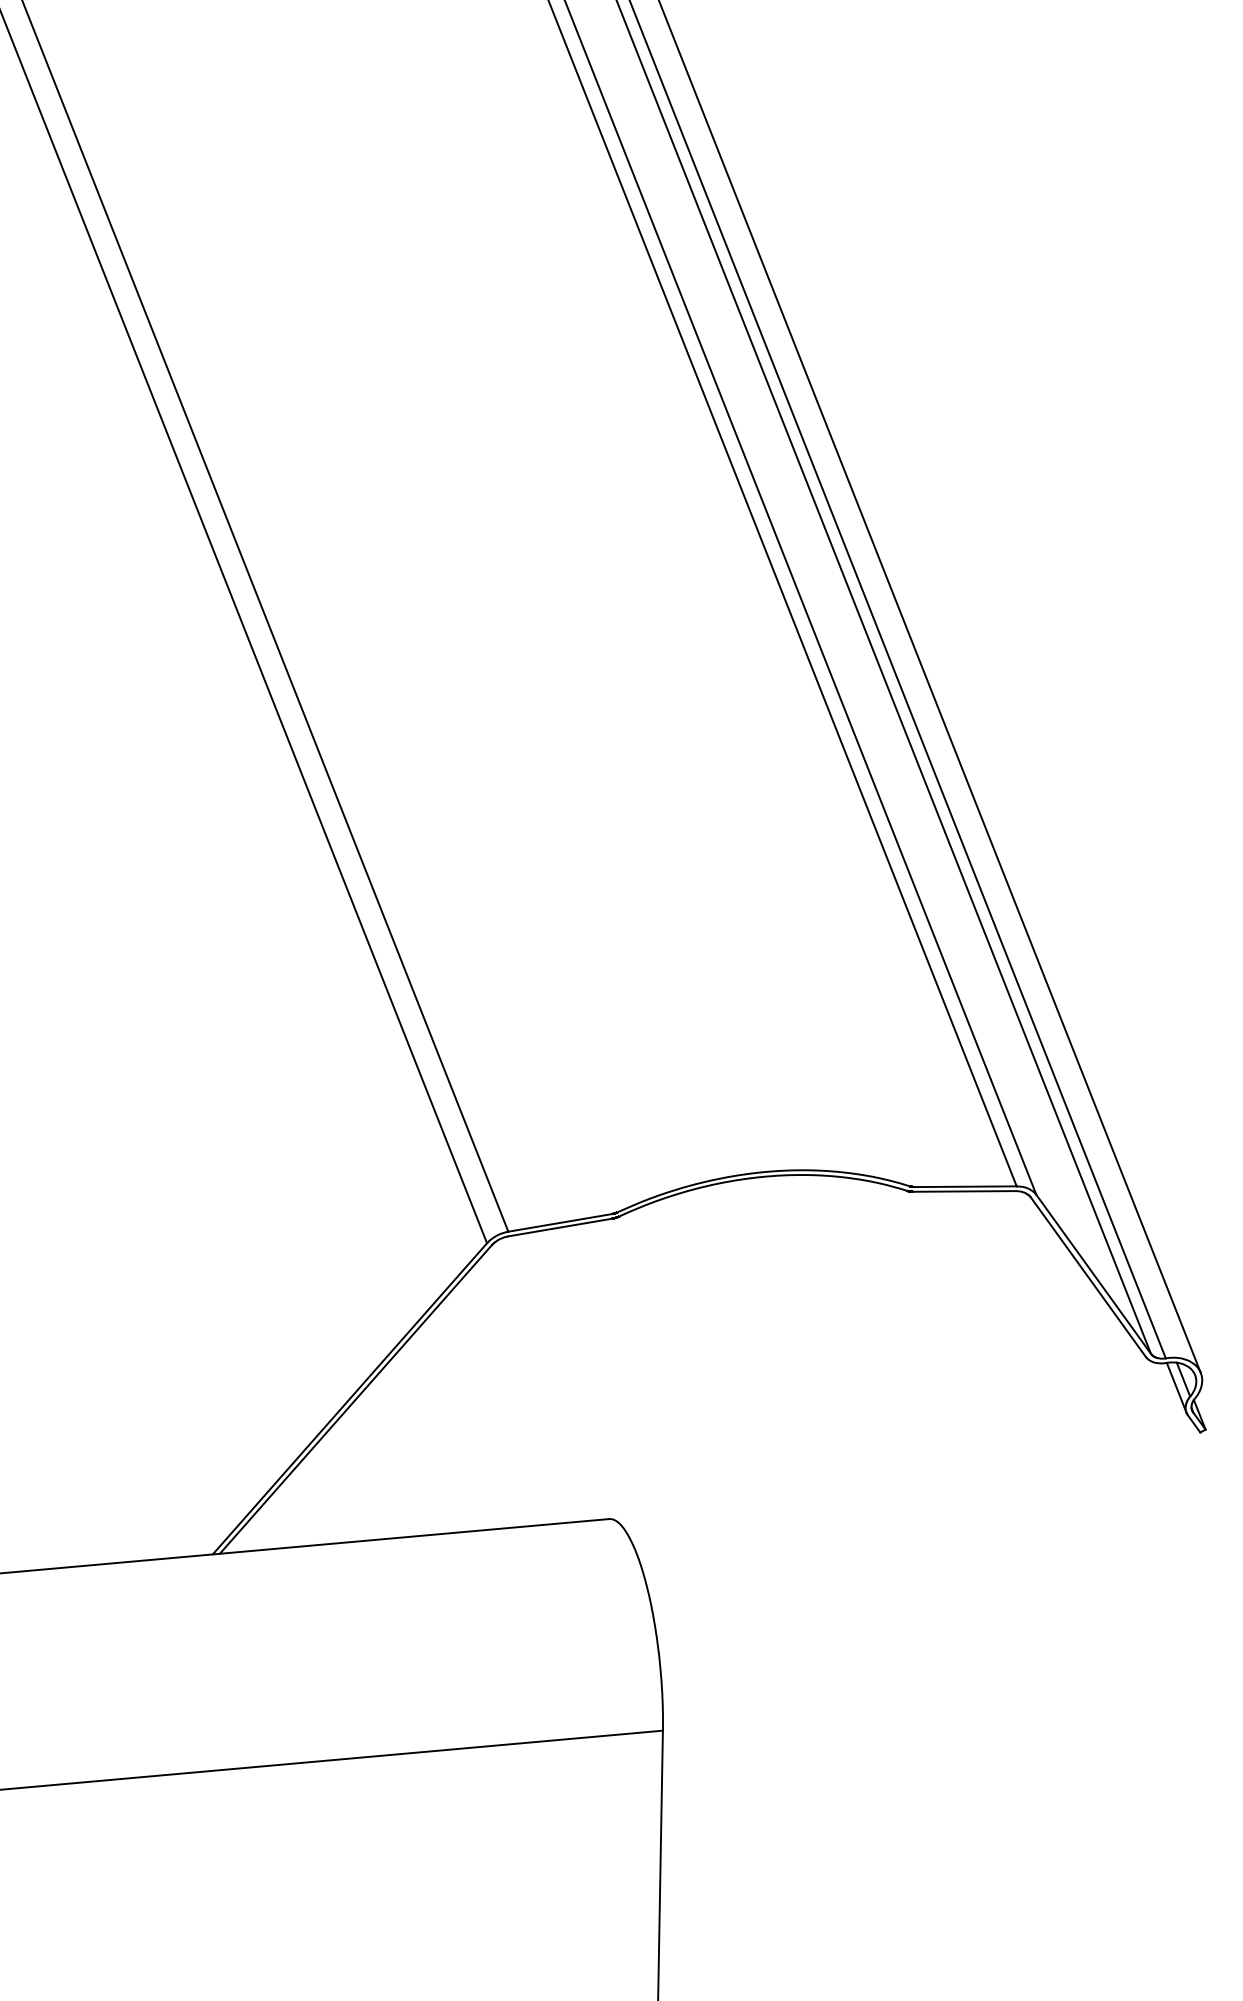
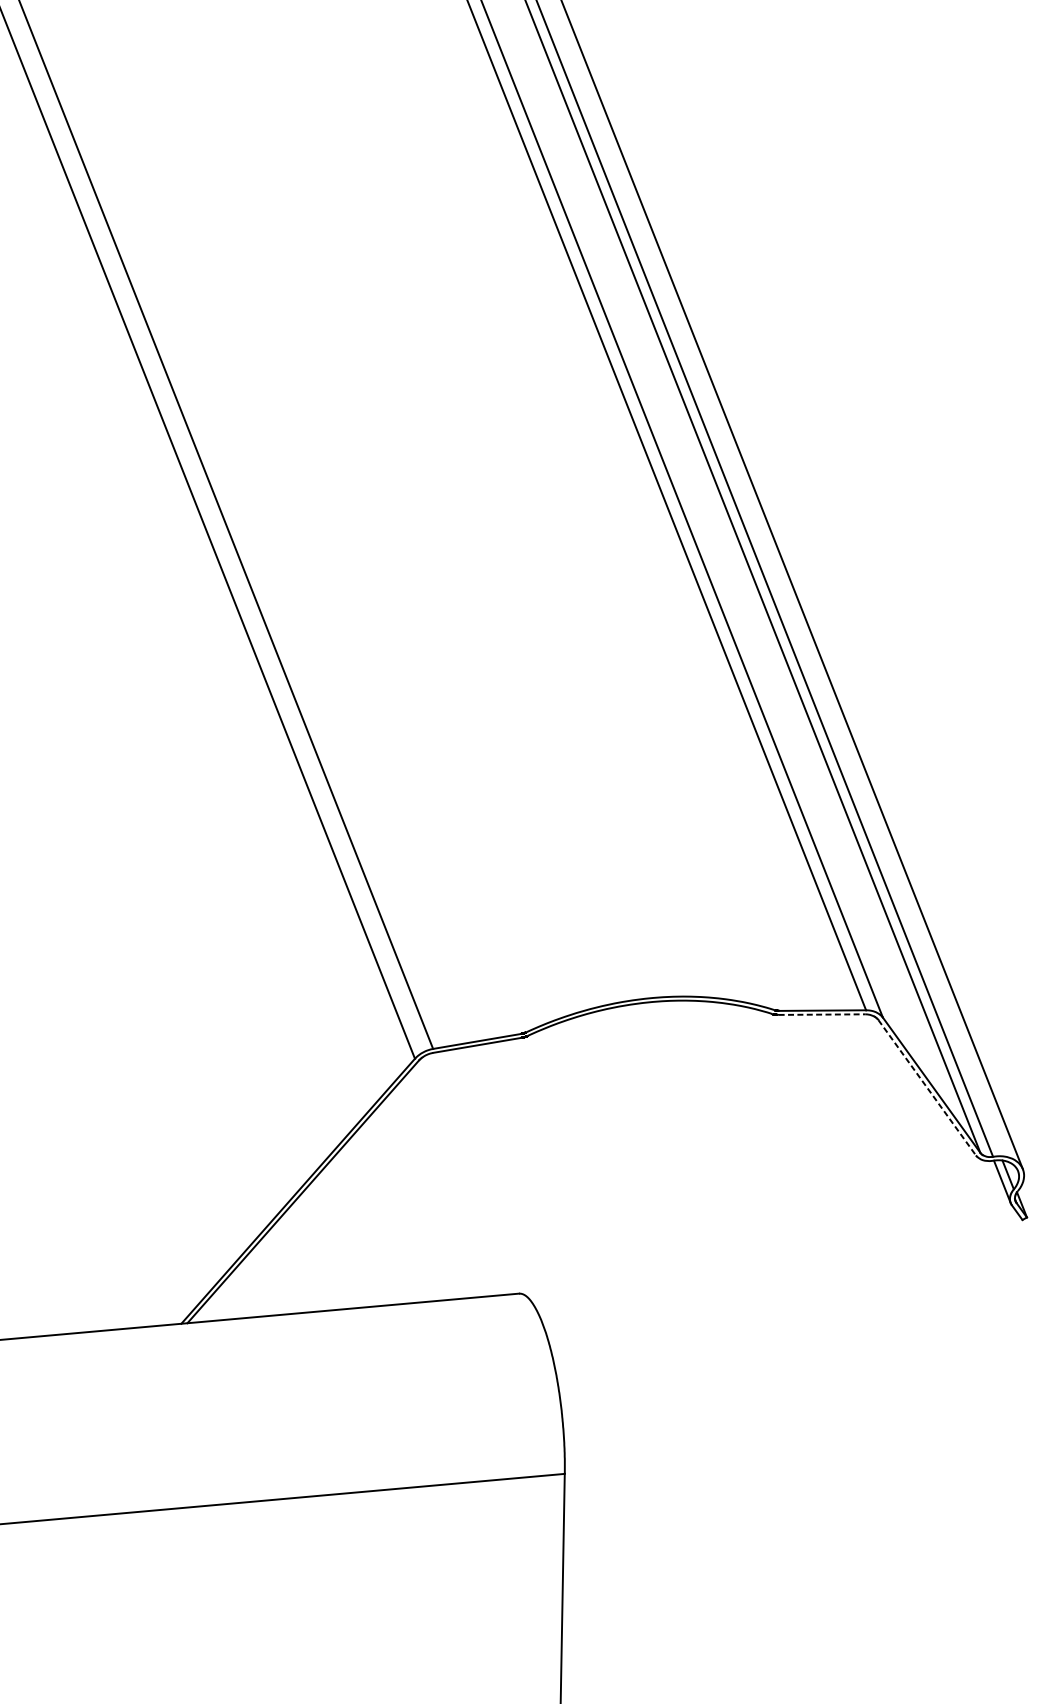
line: (964, 1191) -> (821, 1014), solid -> dashed
line: (1088, 1277) -> (927, 1087), solid -> dashed

